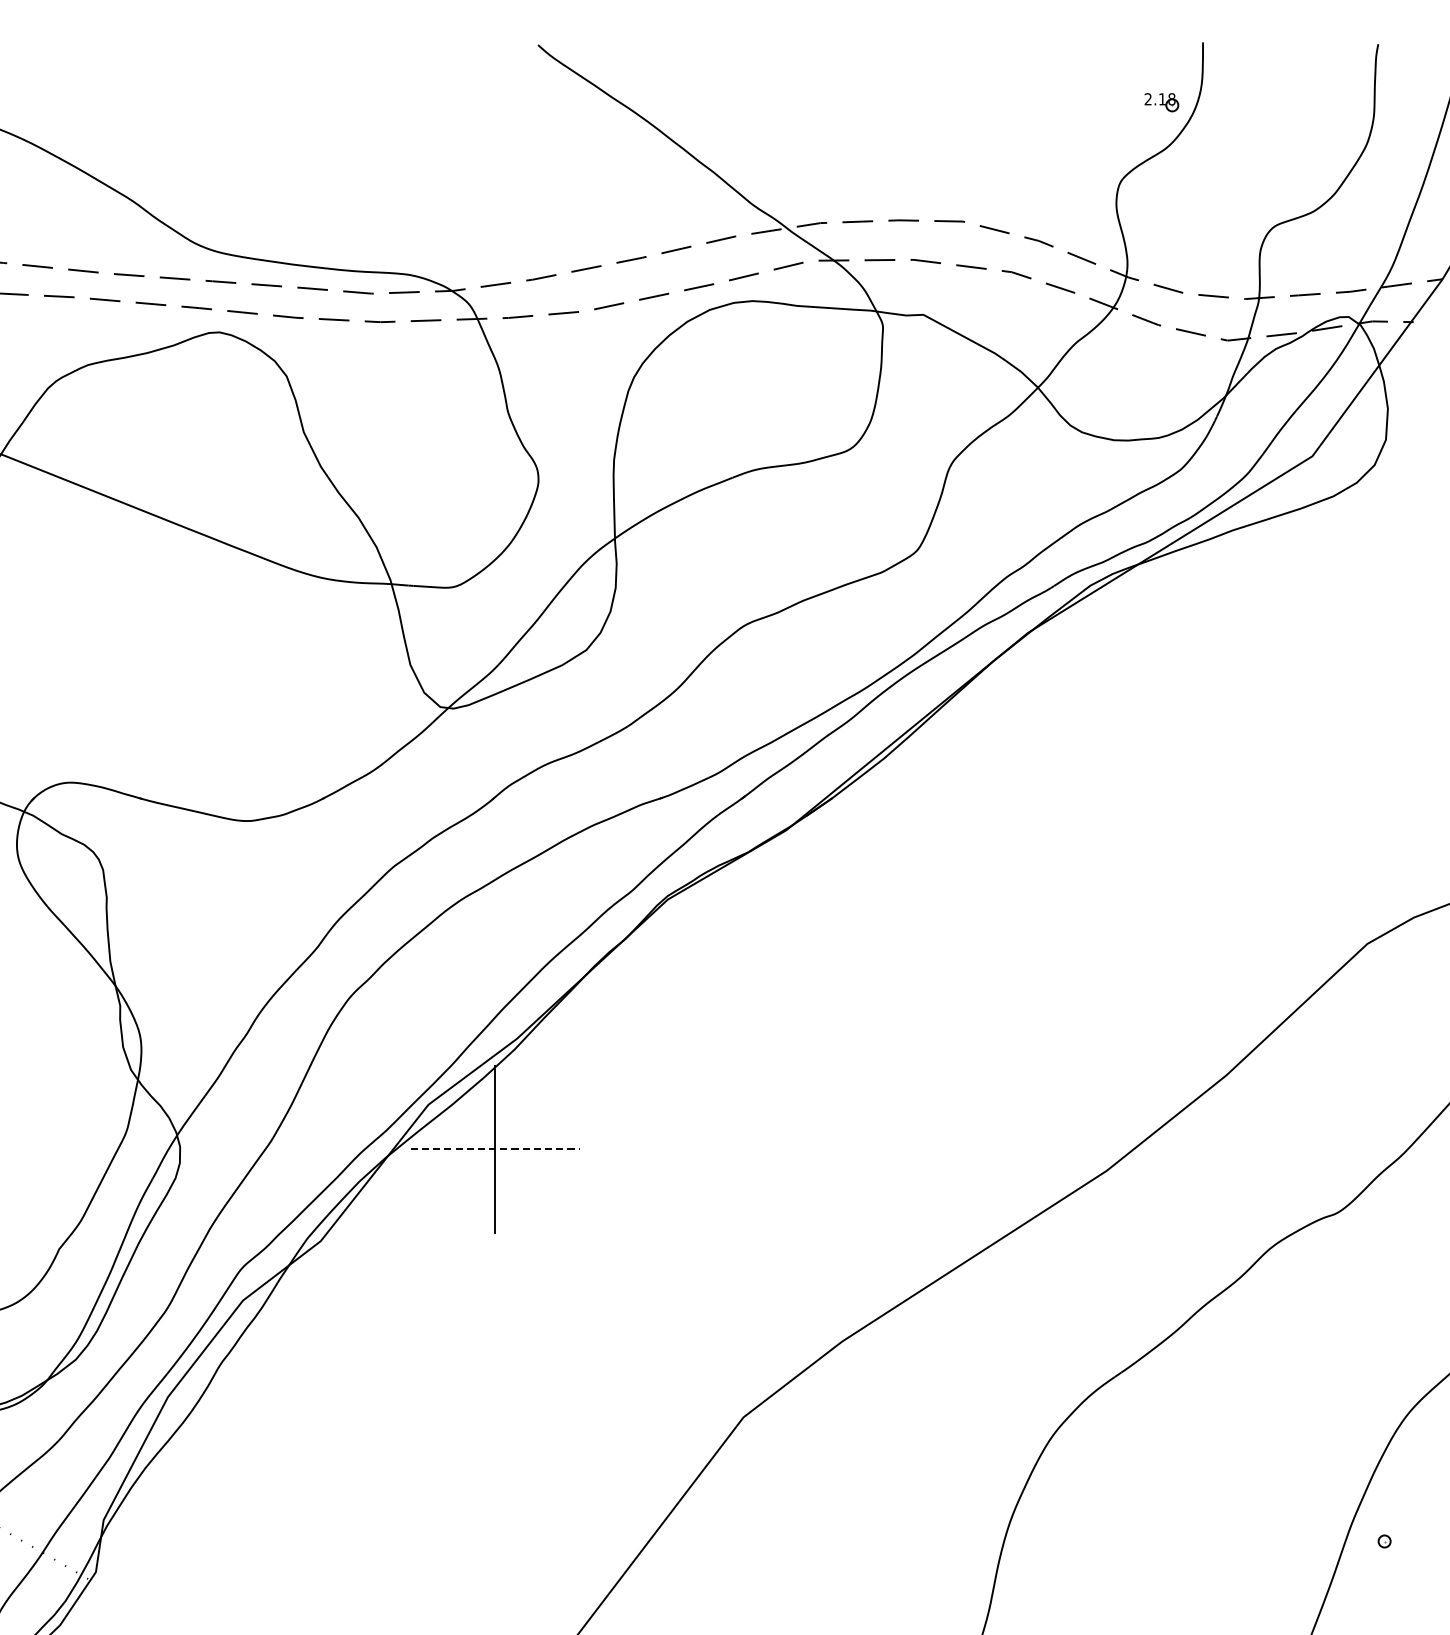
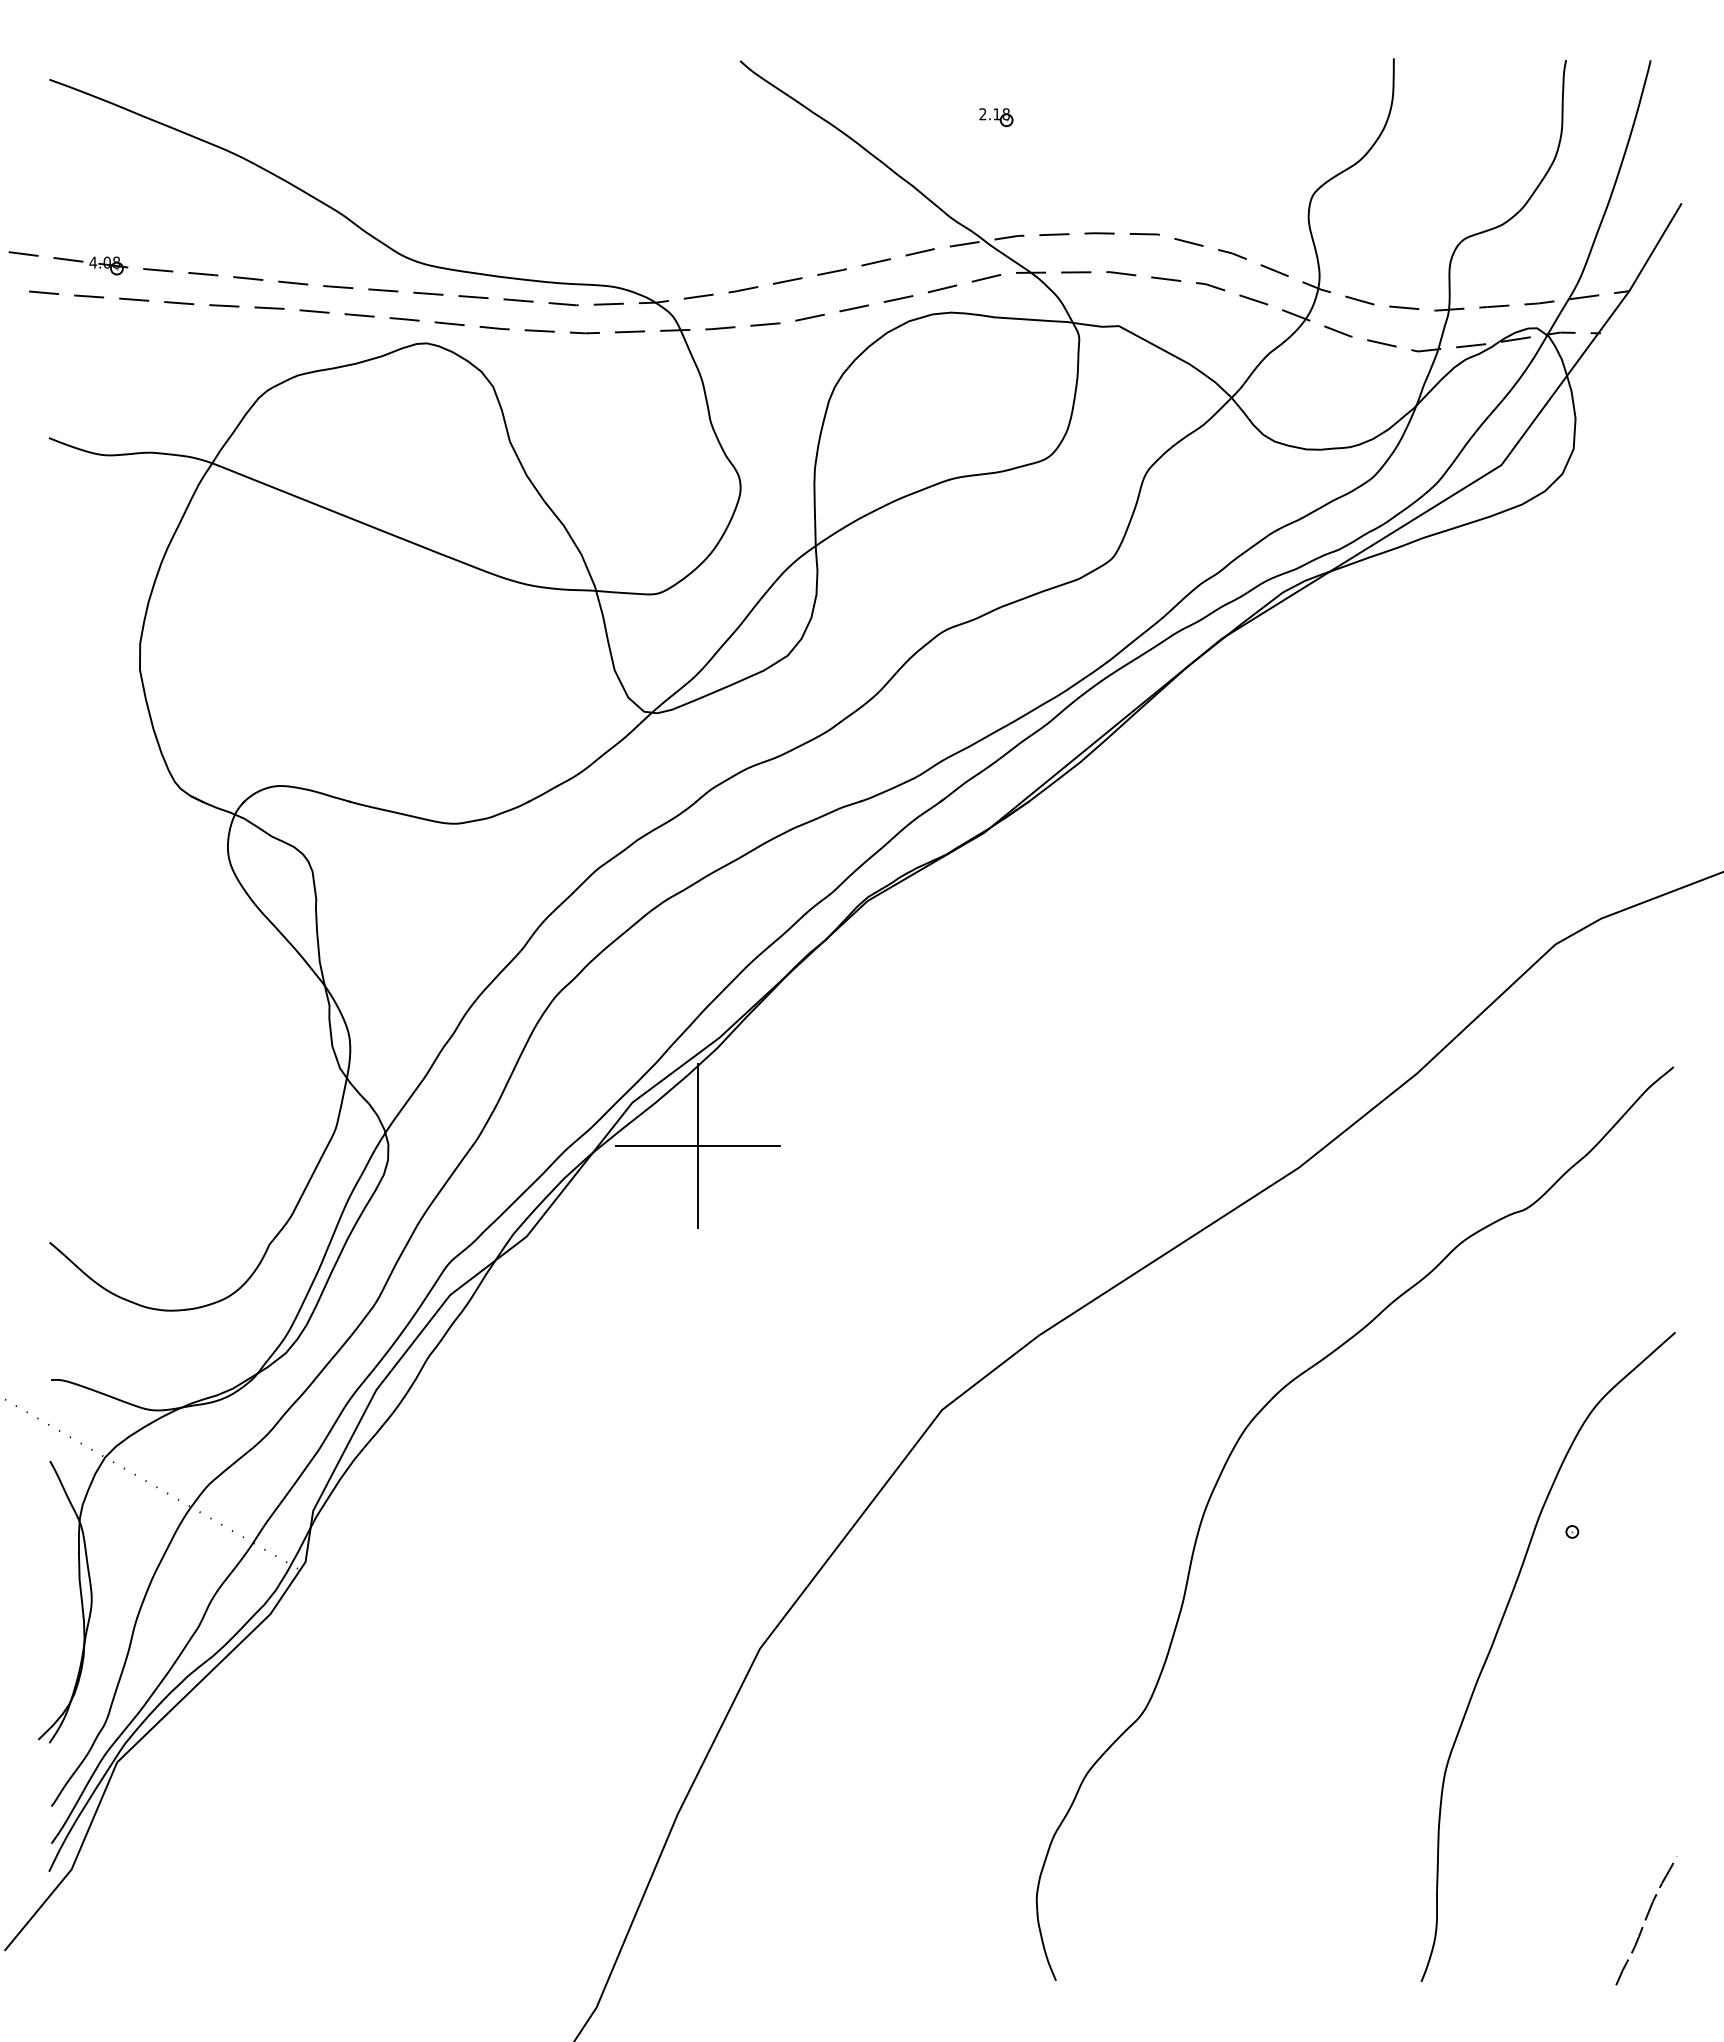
part: (1162, 102) -> (996, 117), moved
line: (495, 1149) -> (698, 1146), dashed -> solid

